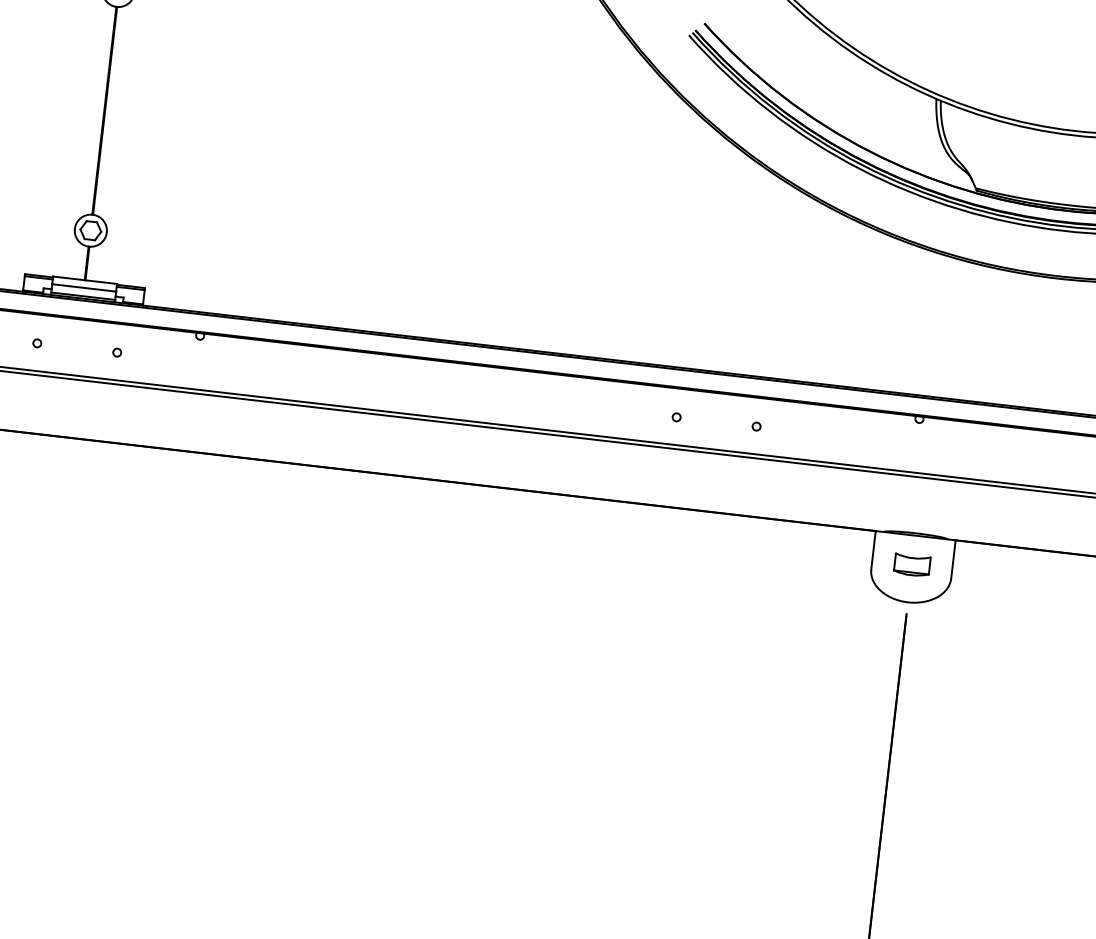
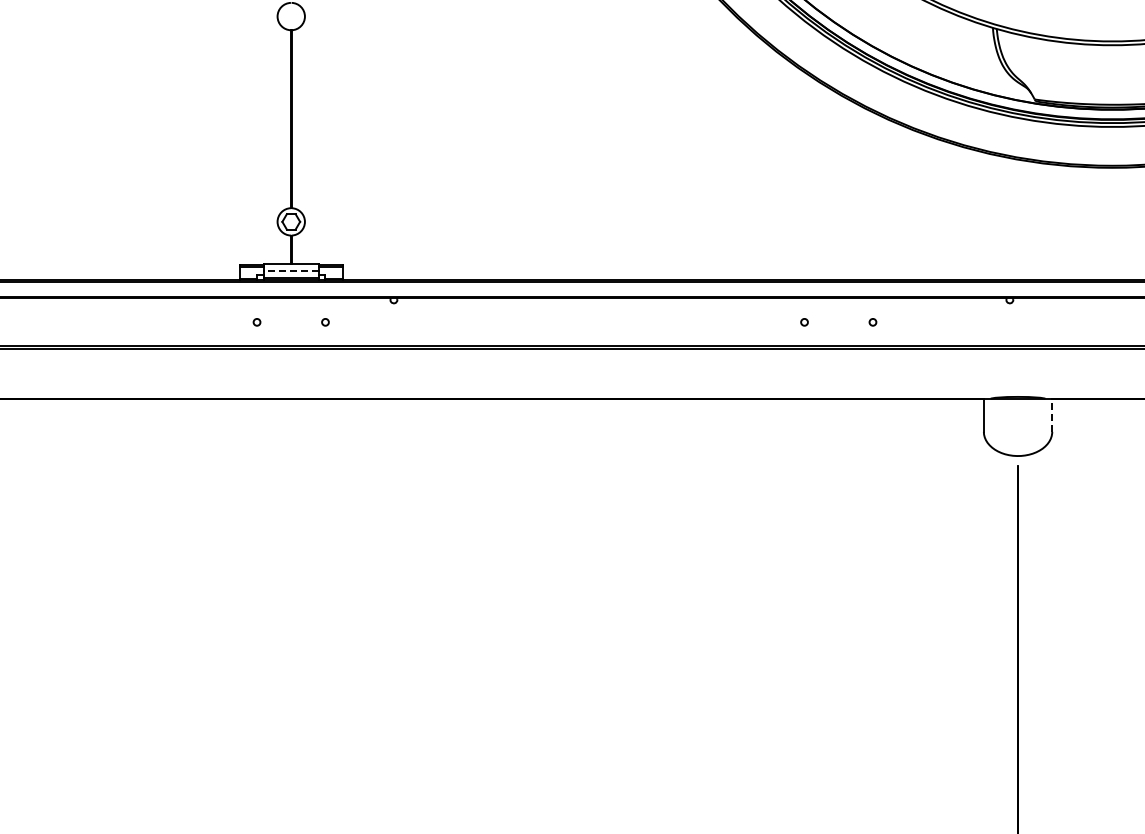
line: (83, 287) -> (290, 270), solid -> dashed
line: (953, 558) -> (1052, 414), solid -> dashed
part: (911, 565) -> (1017, 424), removed

